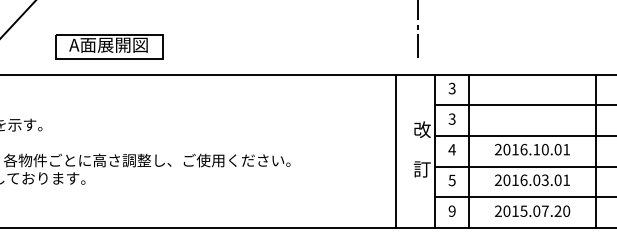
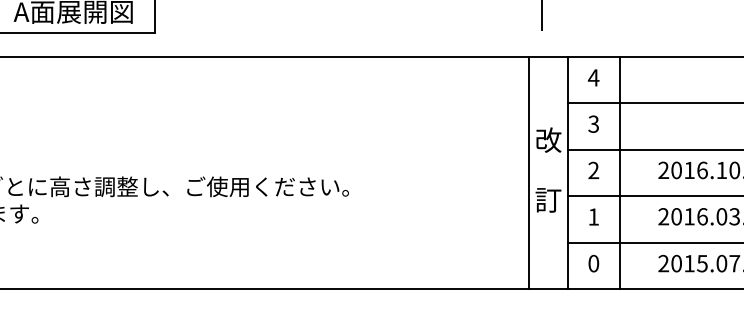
text: (451, 88) -> (592, 77), 3 -> 4
text: (451, 149) -> (592, 170), 4 -> 2
line: (396, 151) -> (529, 173), moved
text: (451, 180) -> (592, 217), 5 -> 1
text: (451, 210) -> (592, 262), 9 -> 0

